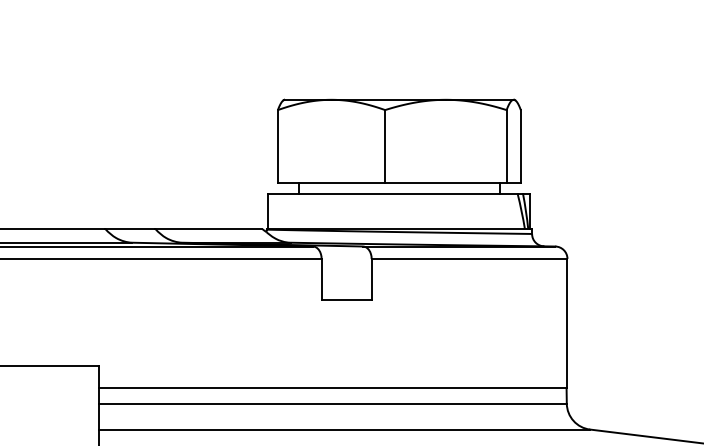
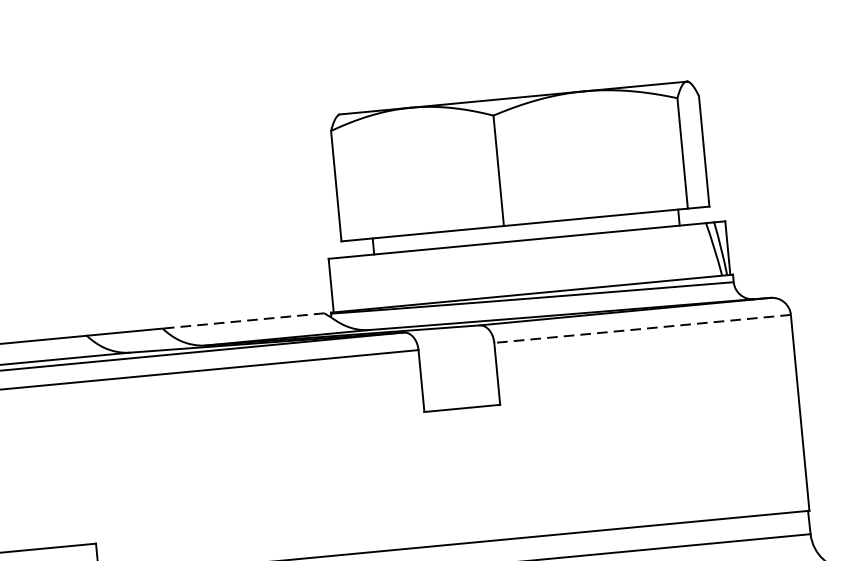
line: (208, 229) -> (243, 321), solid -> dashed
line: (469, 258) -> (642, 328), solid -> dashed

